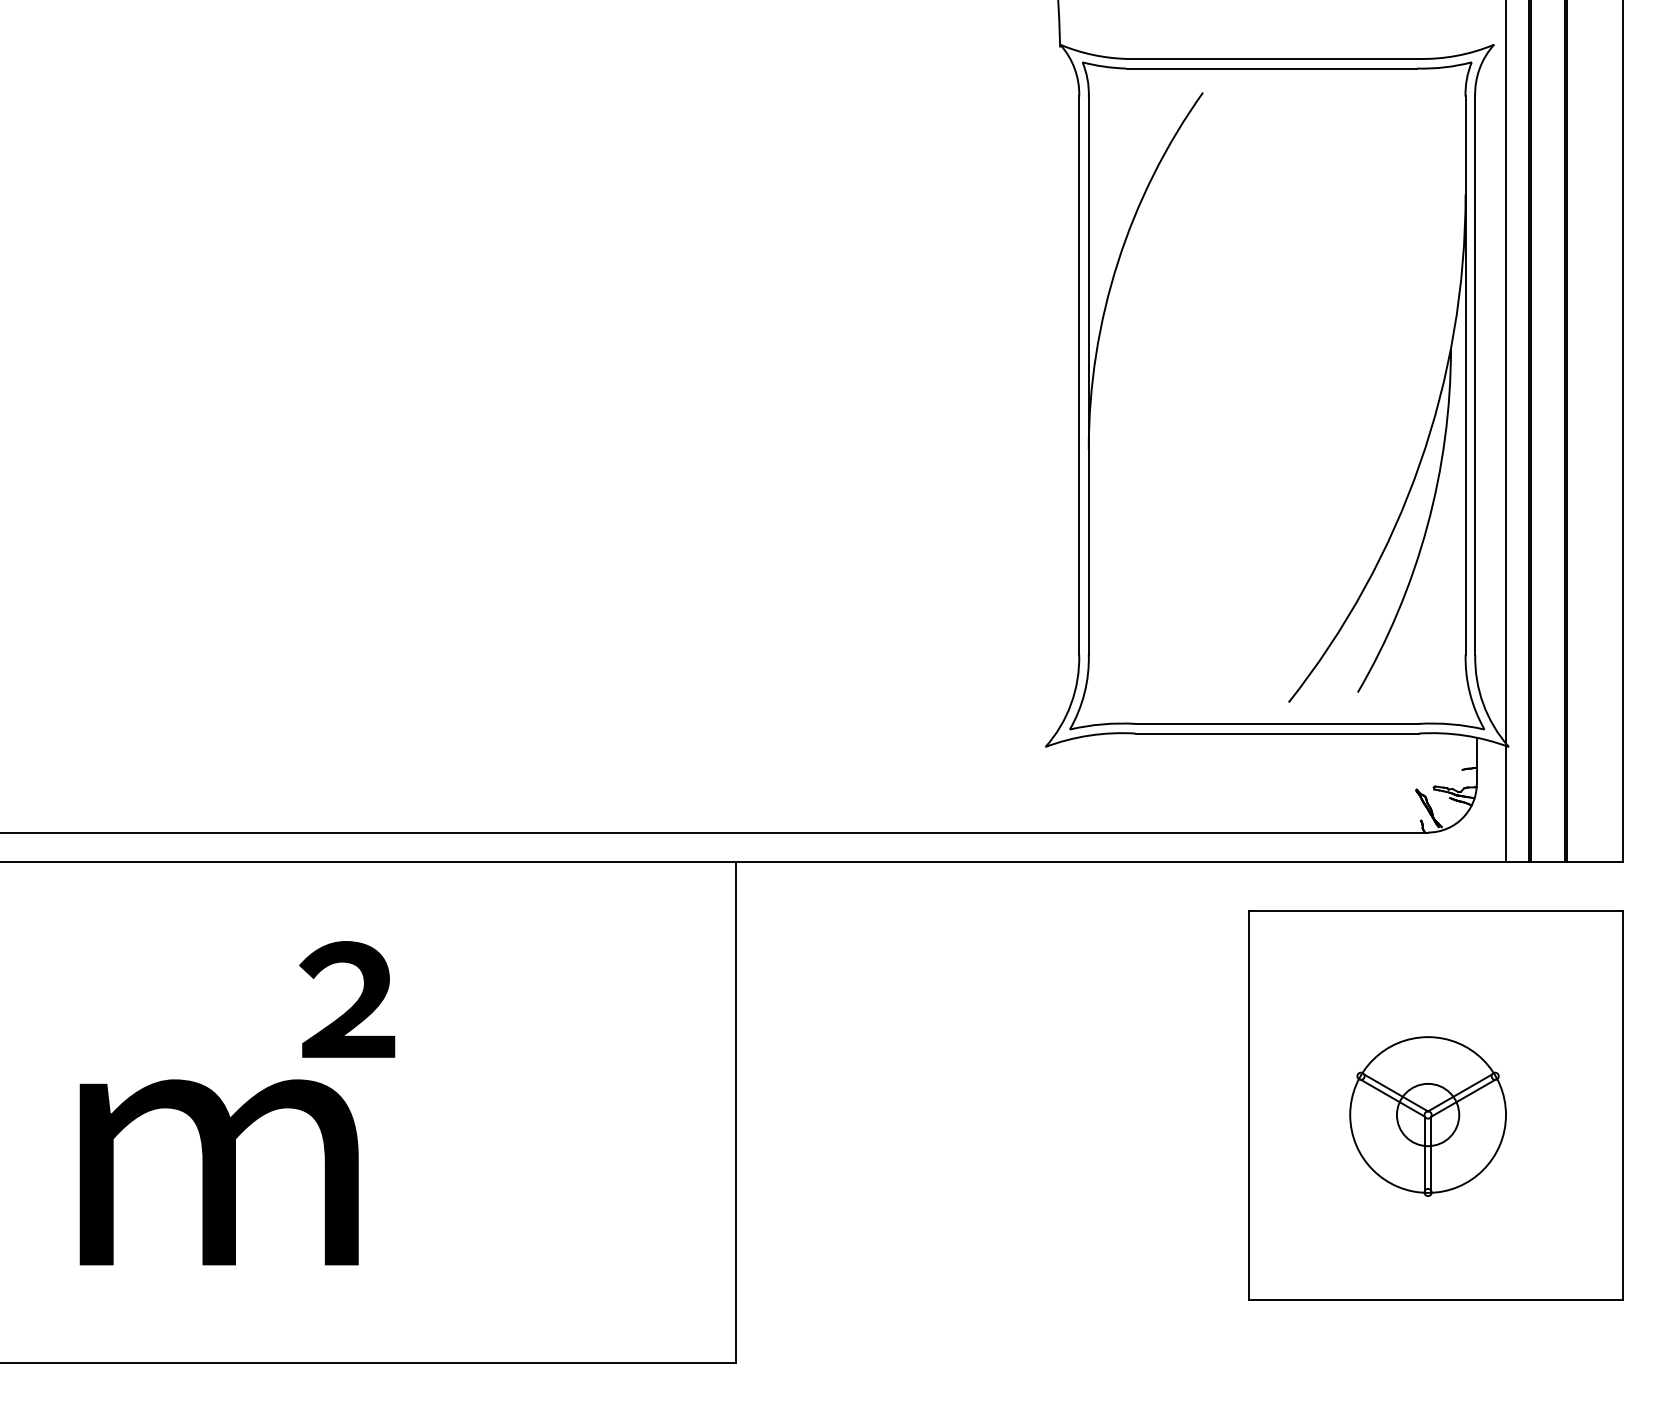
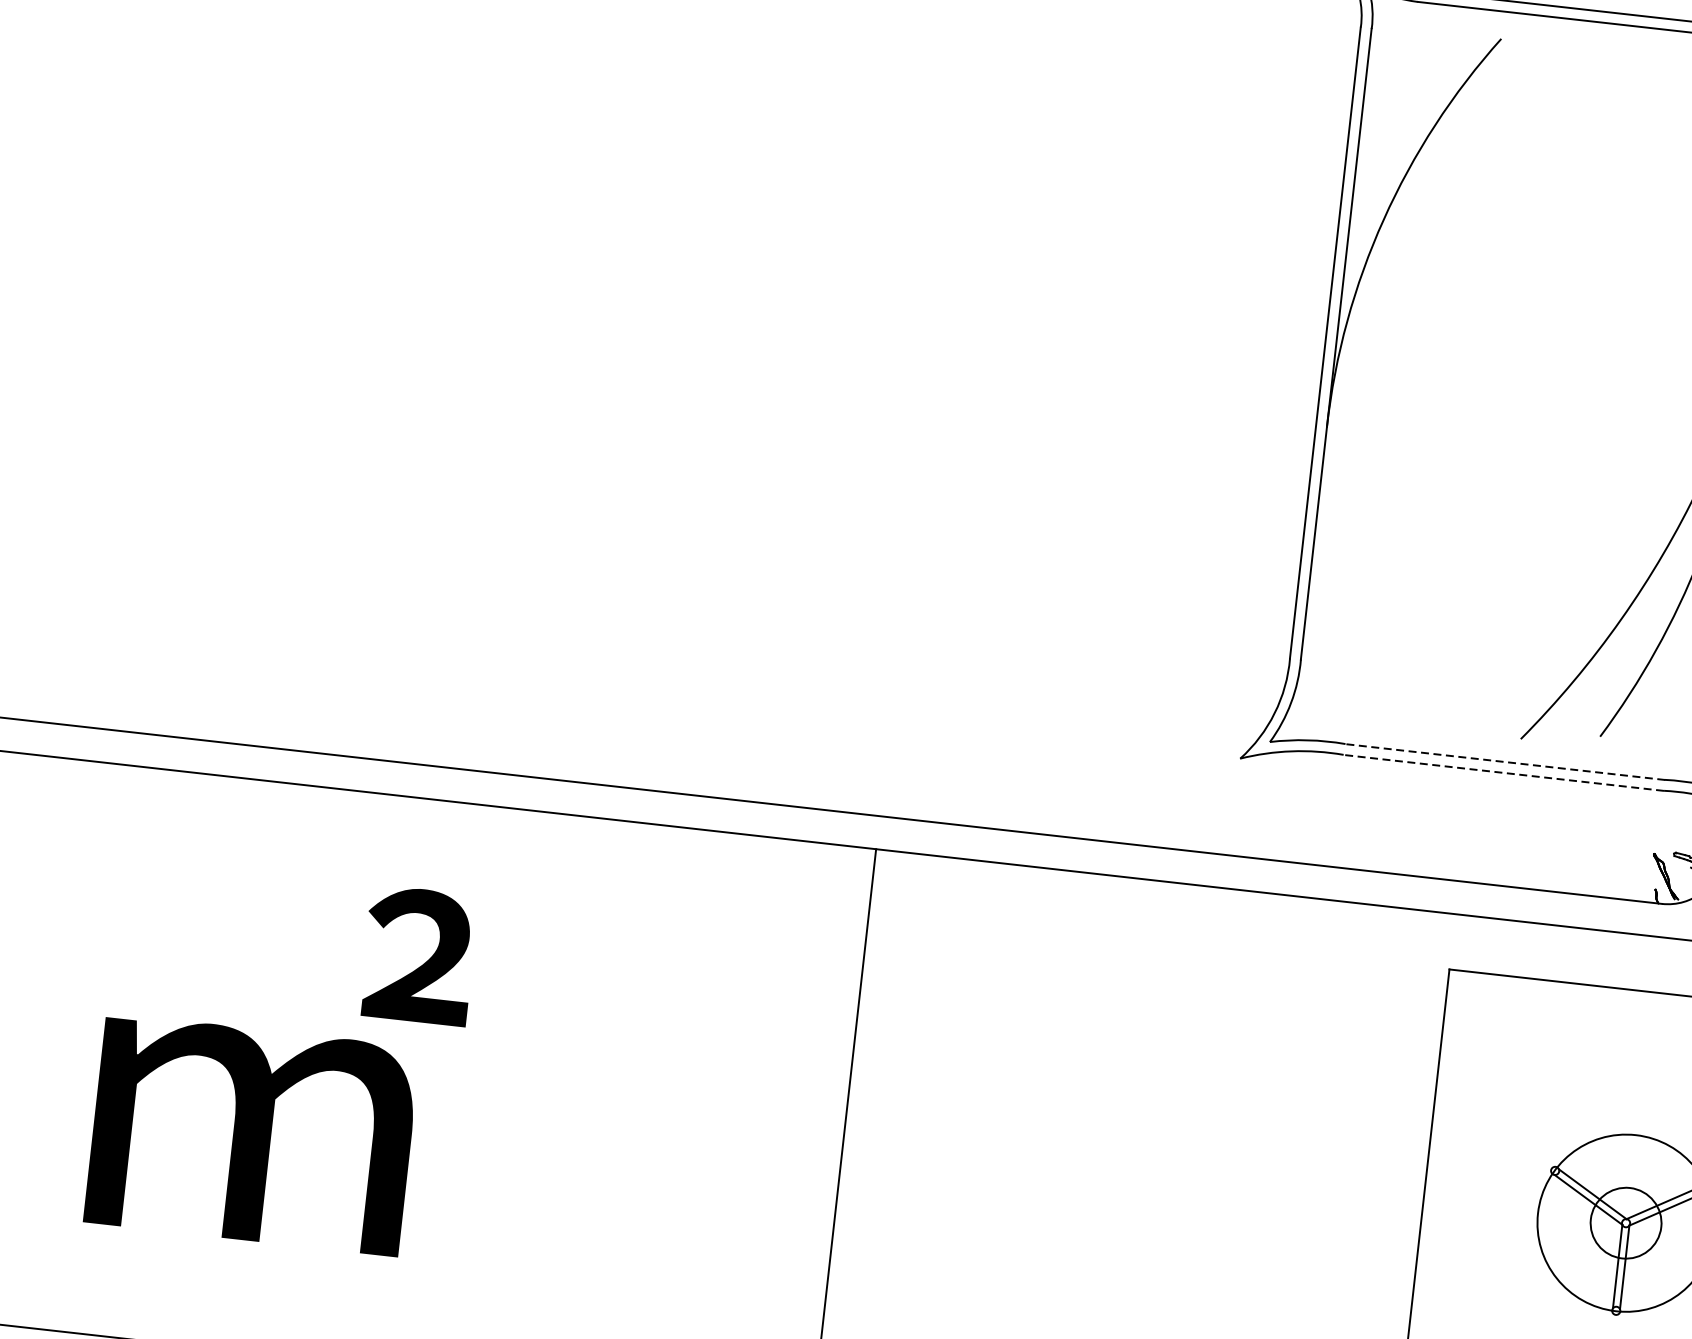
line: (1277, 724) -> (1505, 762), solid -> dashed
line: (1277, 733) -> (1504, 772), solid -> dashed

